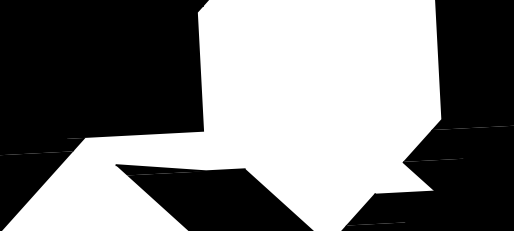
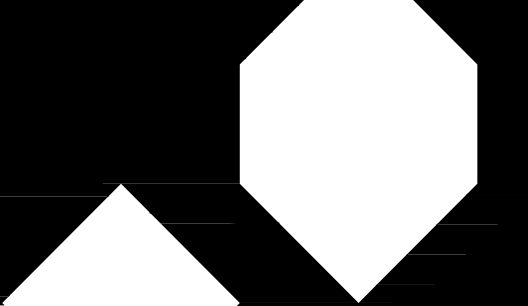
fill: (165, 153) -> (200, 203), added
fill: (403, 177) -> (436, 239), added

